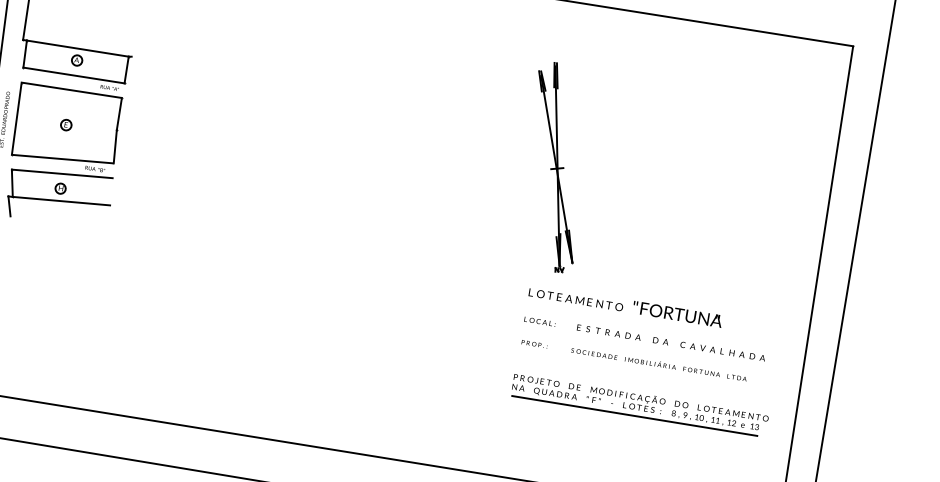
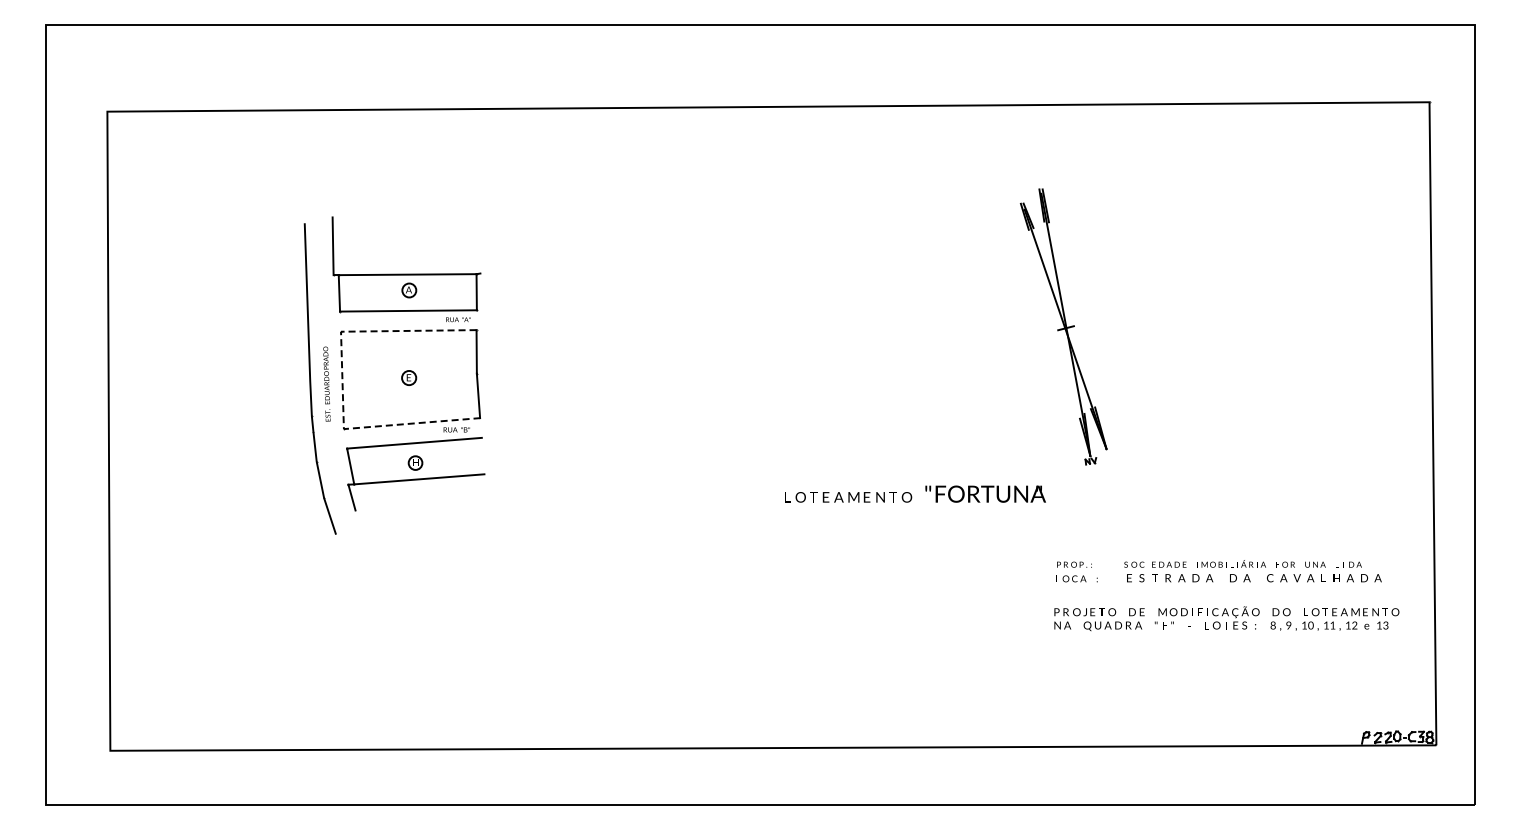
line: (16, 119) -> (342, 381), solid -> dashed
text: (625, 305) -> (915, 493), moved
text: (644, 338) -> (1218, 578), moved
line: (634, 416) -> (1222, 637), removed

